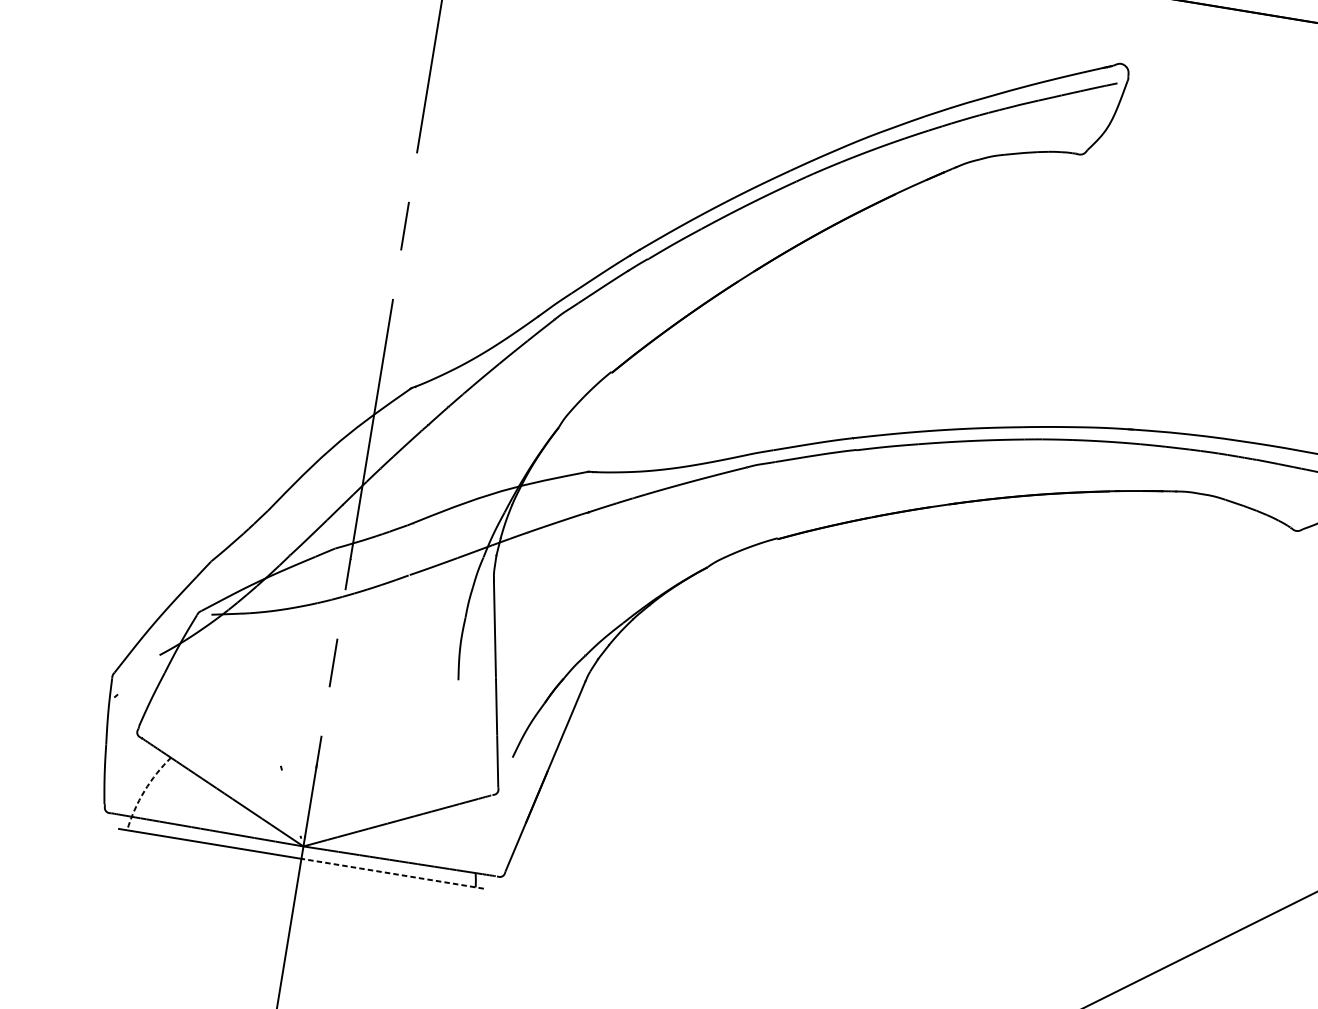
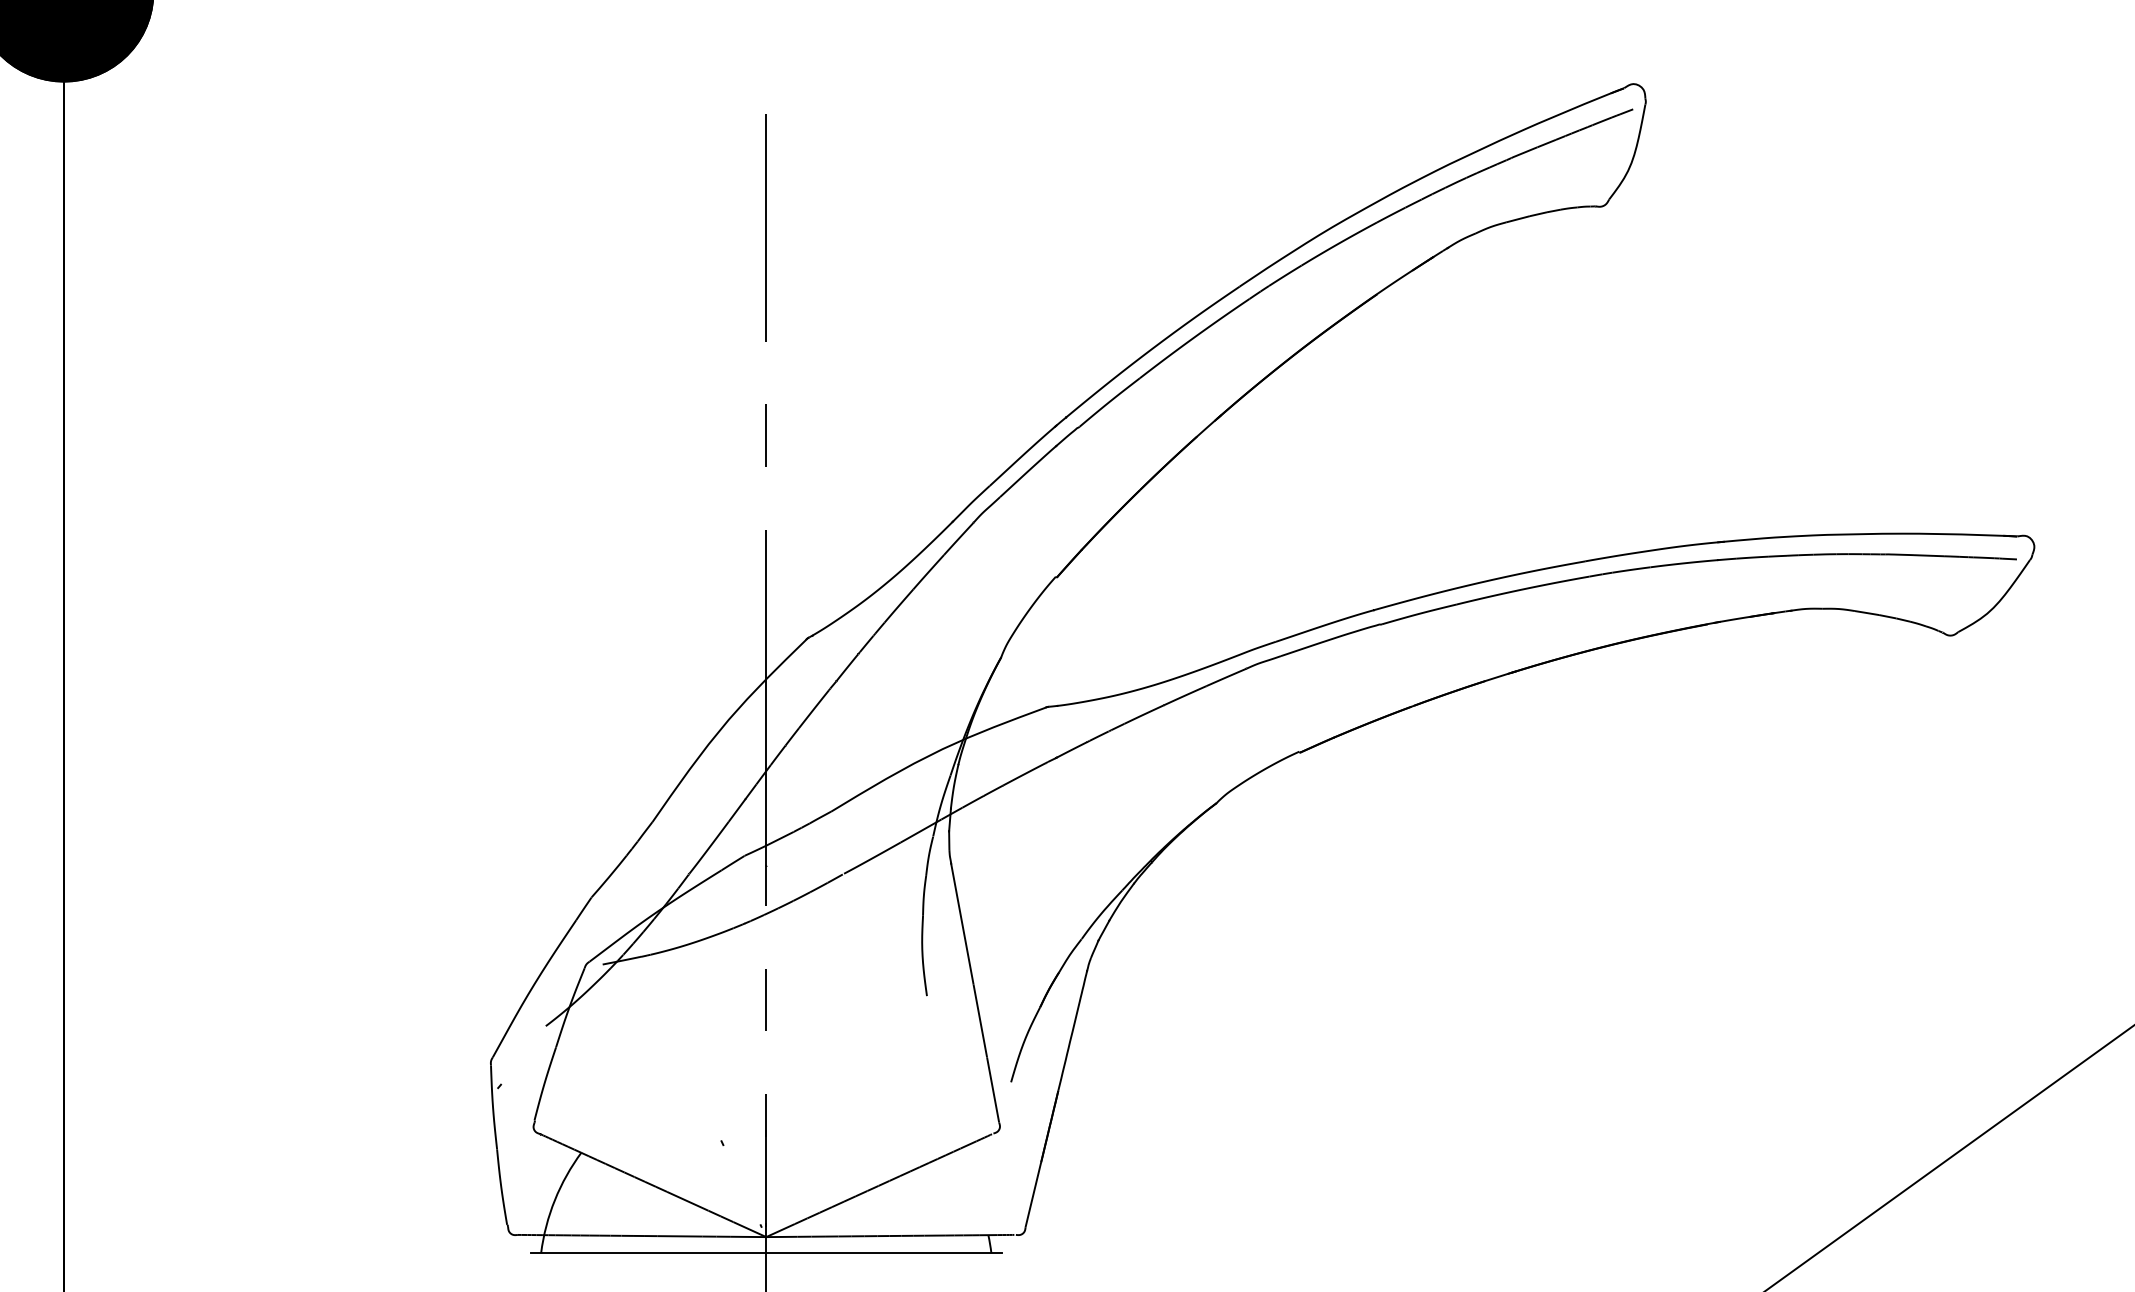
arc: (144, 791) -> (554, 1200), dashed -> solid
line: (392, 874) -> (884, 1253), dashed -> solid

